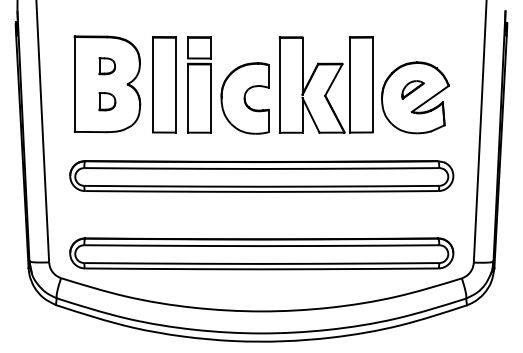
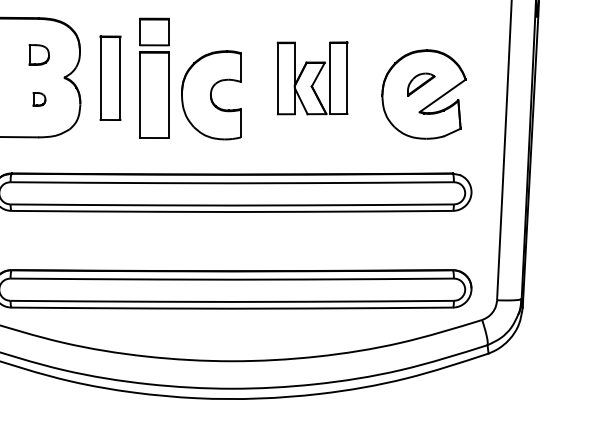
part: (164, 84) -> (110, 77), size x0.7
part: (325, 84) -> (311, 77), size x0.6
part: (107, 101) -> (39, 99), size x0.6

